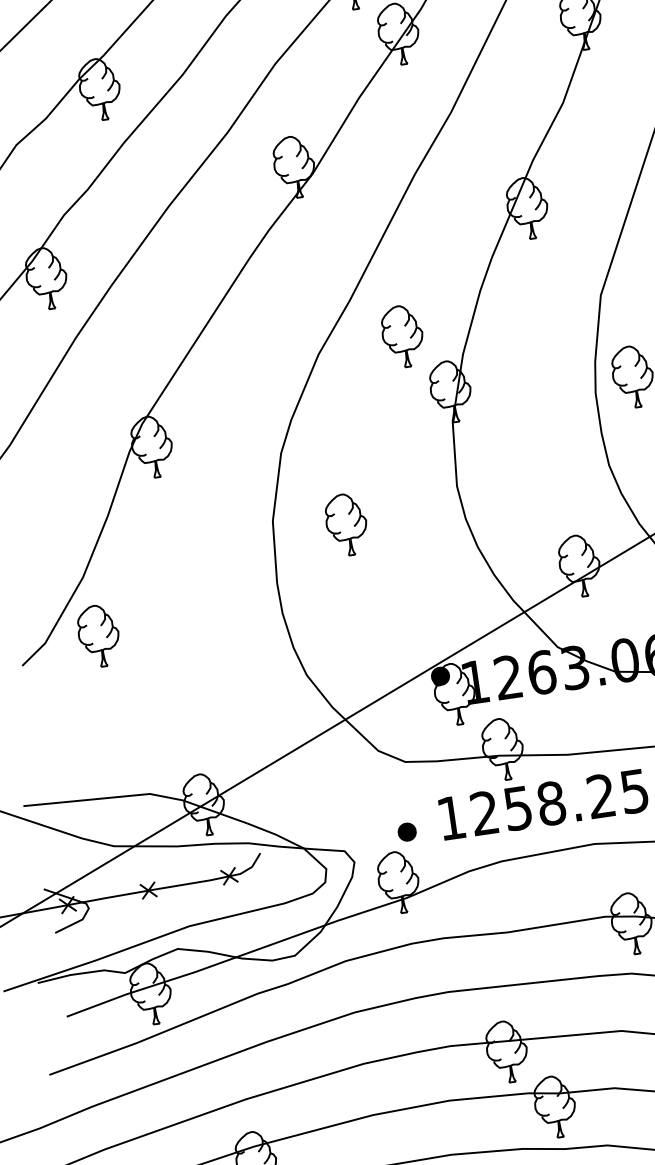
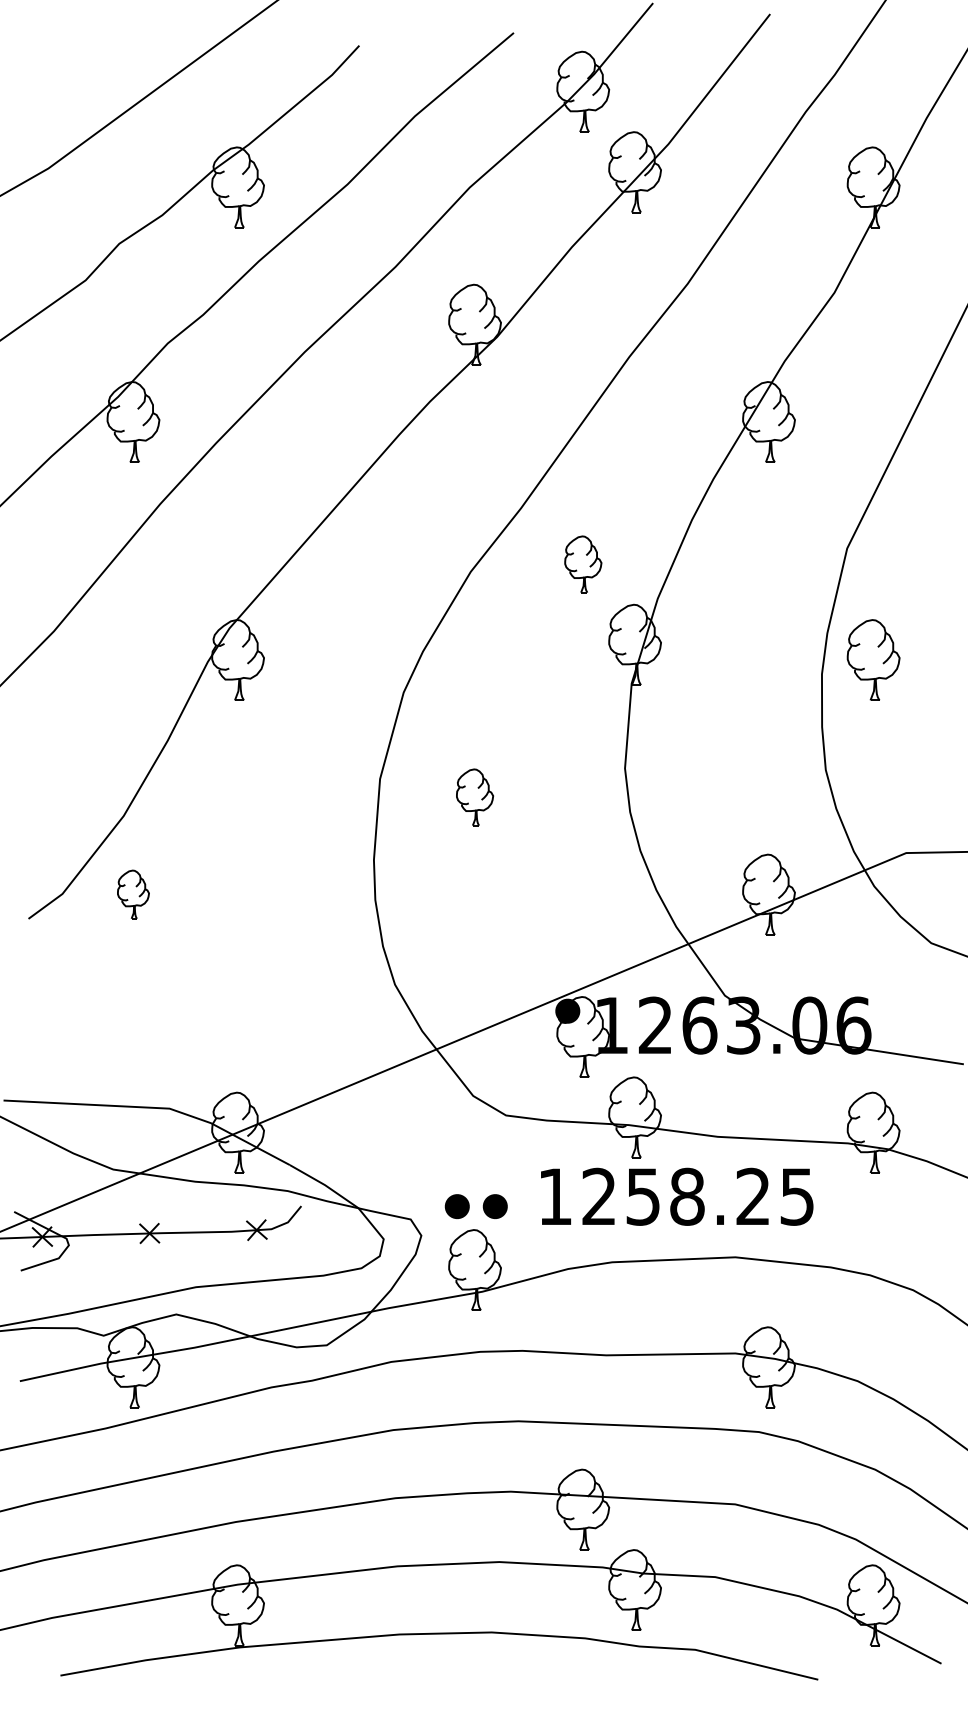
part: (403, 336) -> (583, 564), size x0.7
part: (346, 524) -> (474, 797), size x0.7
part: (98, 635) -> (133, 894), size x0.6
part: (377, 836) -> (456, 1206), added

